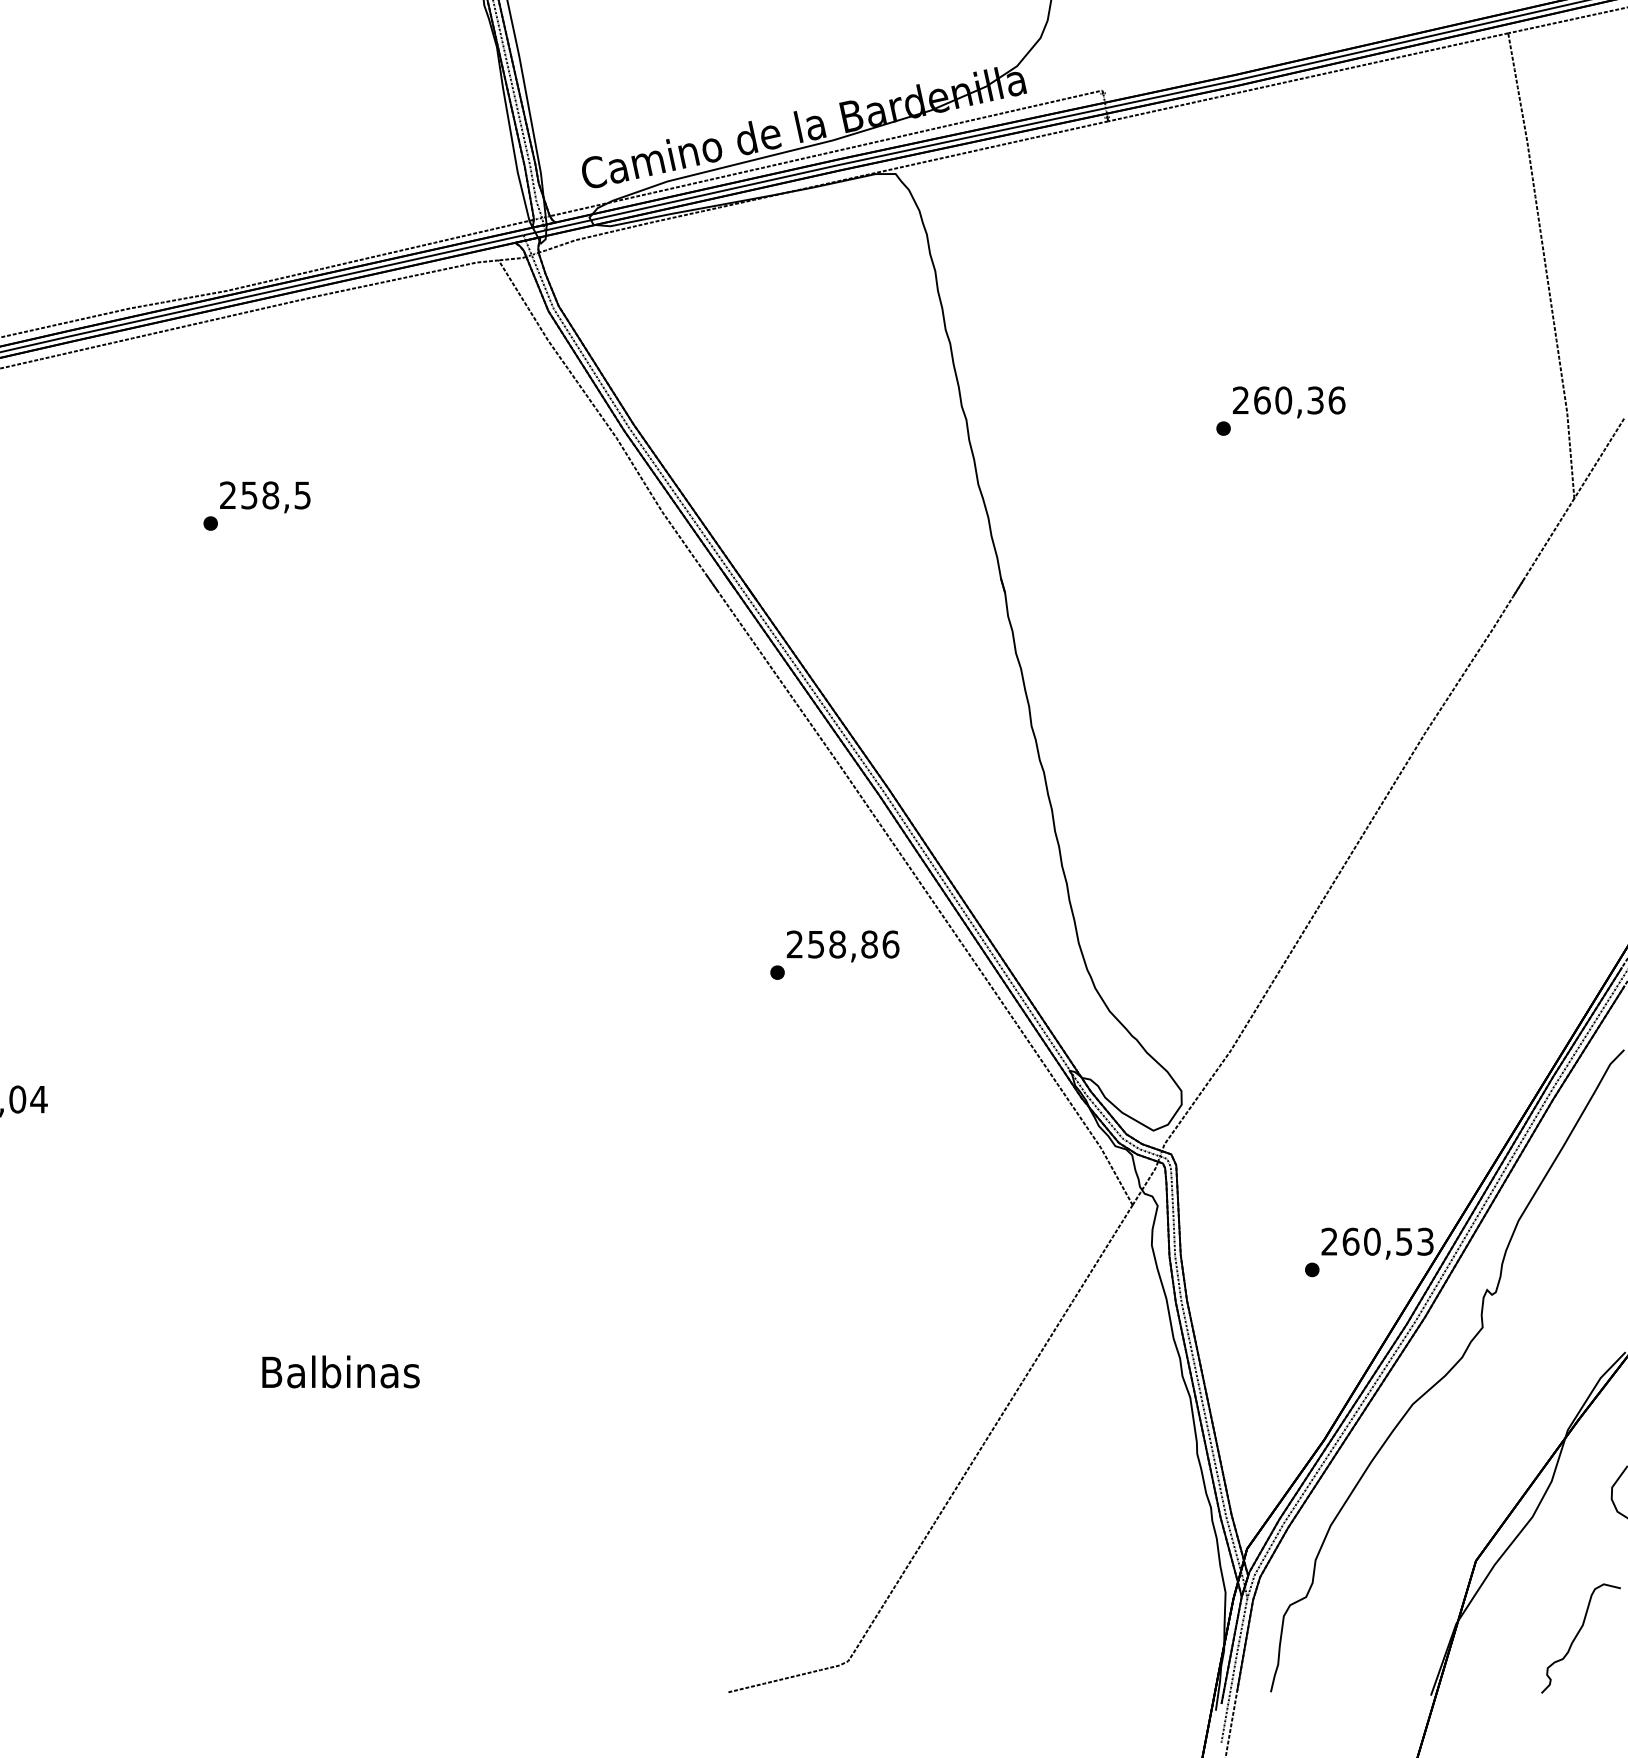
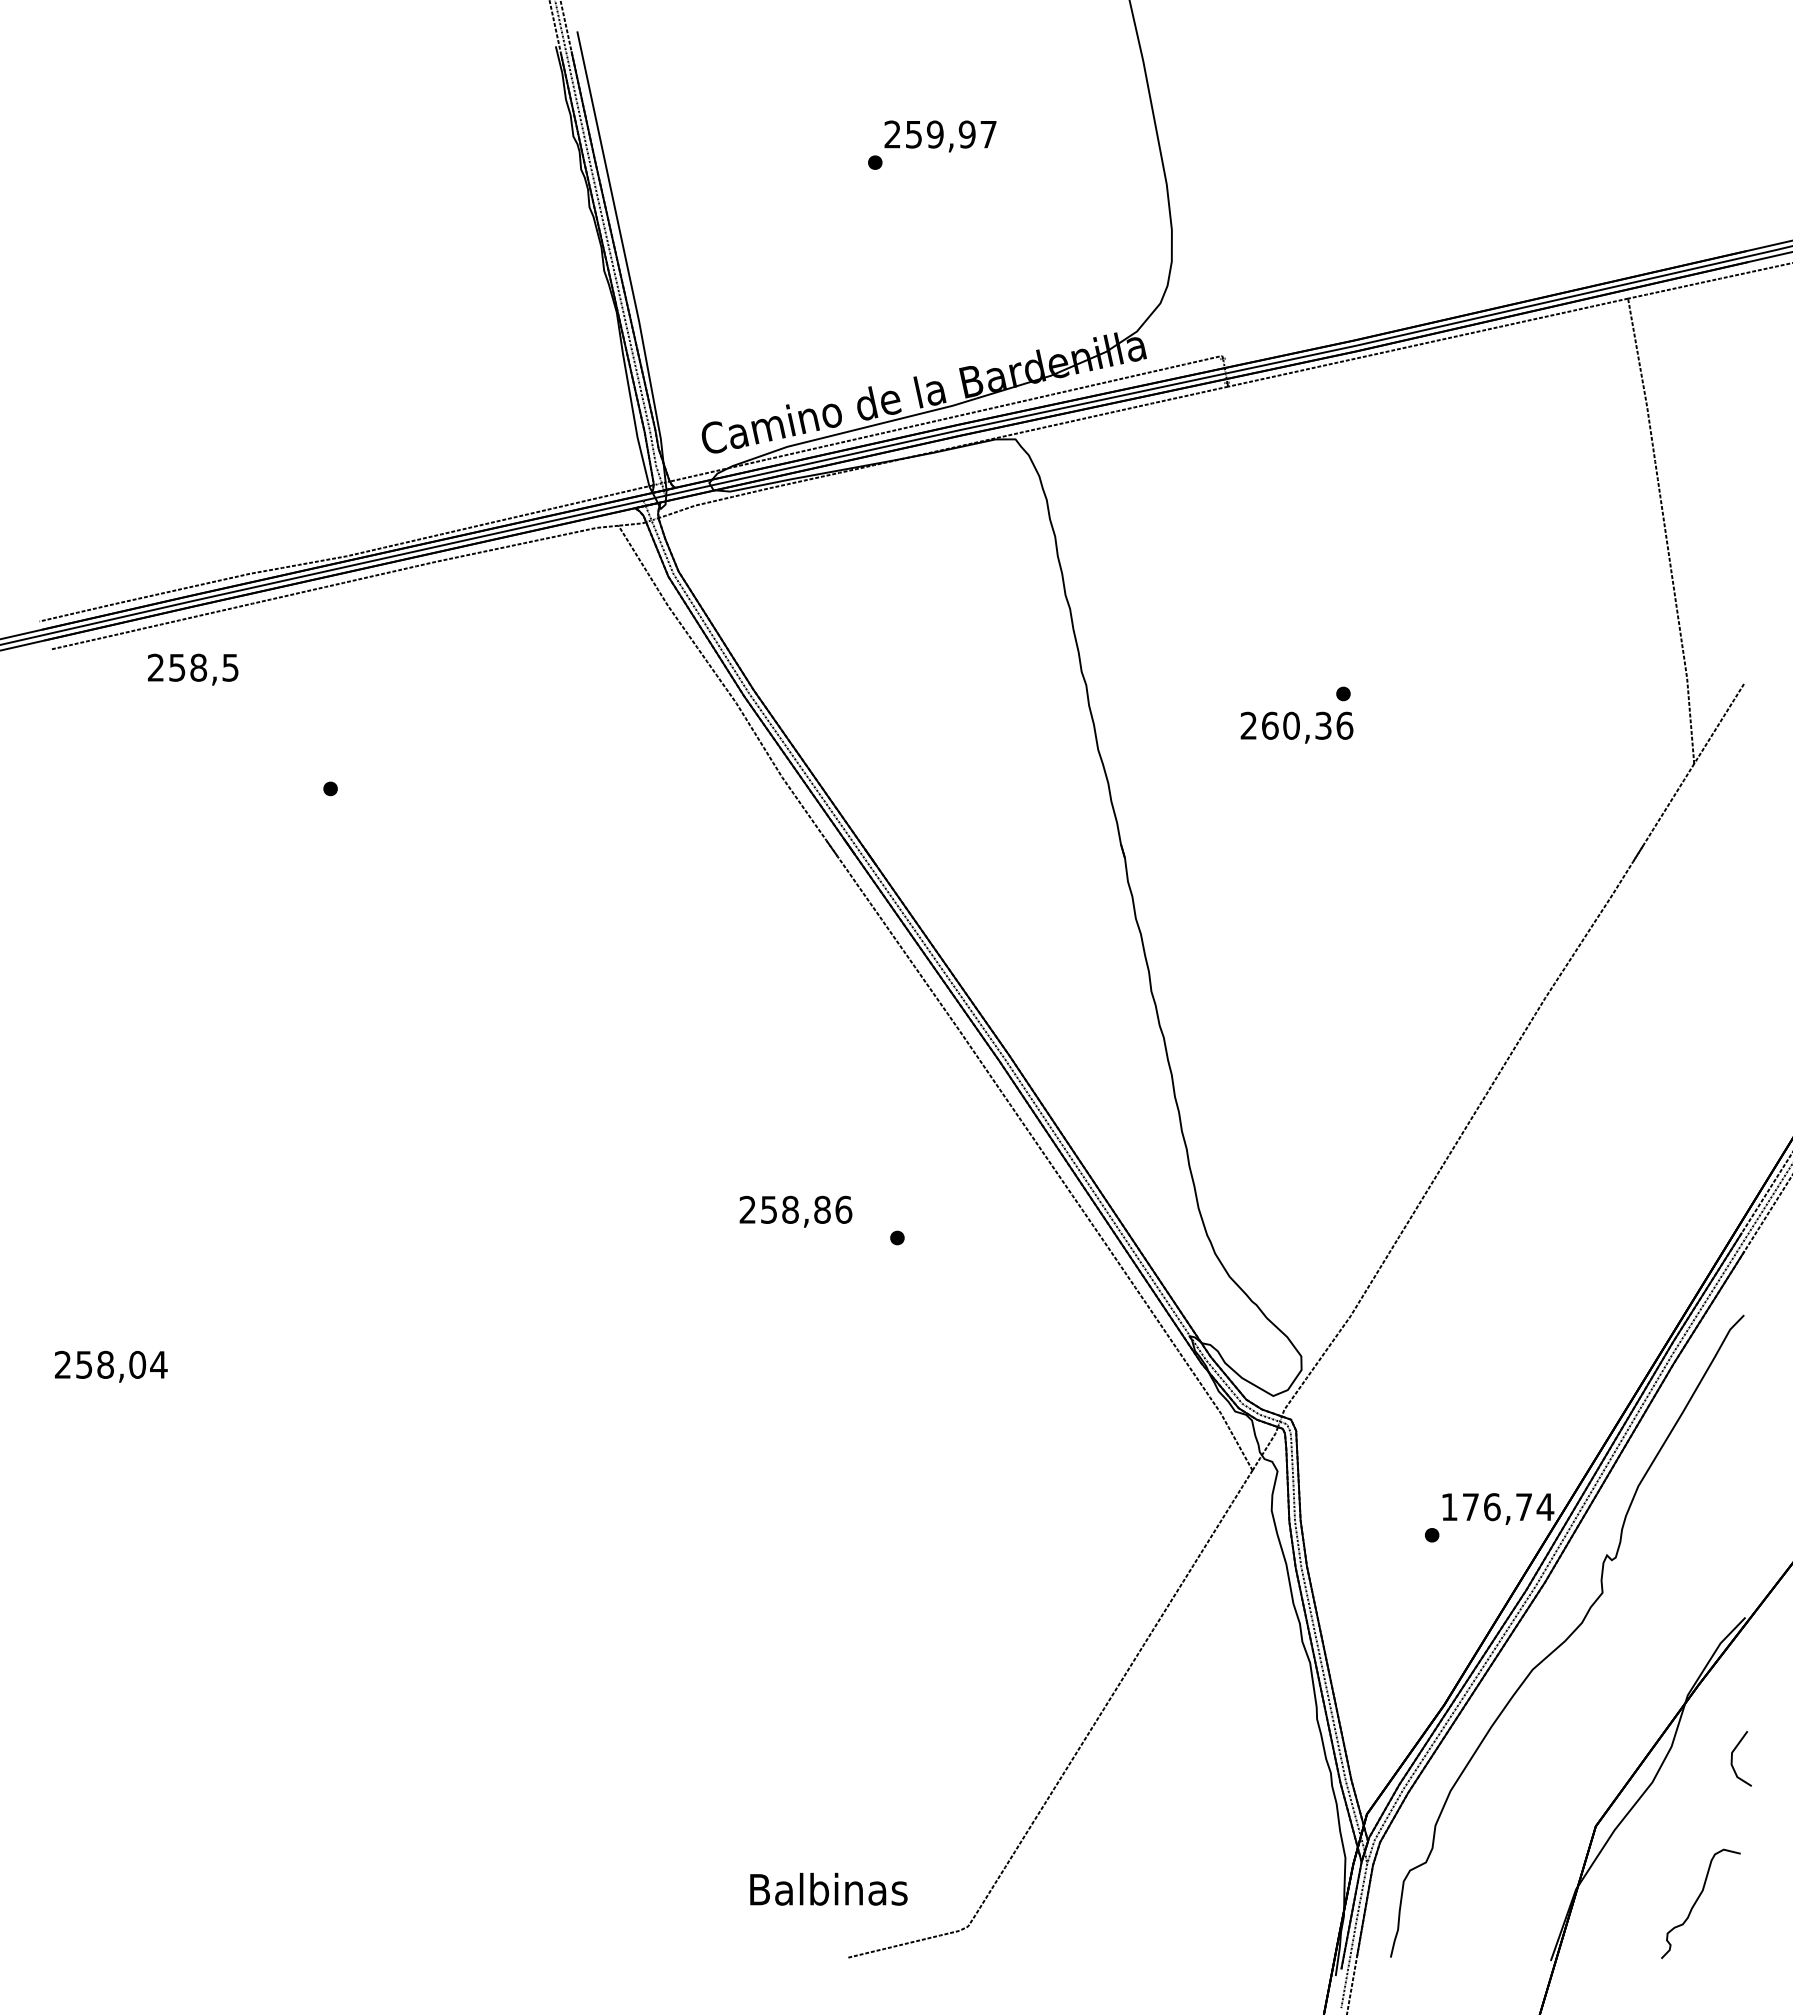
text: (1288, 402) -> (1296, 727), moved
text: (265, 497) -> (193, 669), moved
text: (842, 946) -> (795, 1211), moved
text: (1377, 1242) -> (1497, 1507), 260,53 -> 176,74
text: (340, 1371) -> (828, 1888), moved

